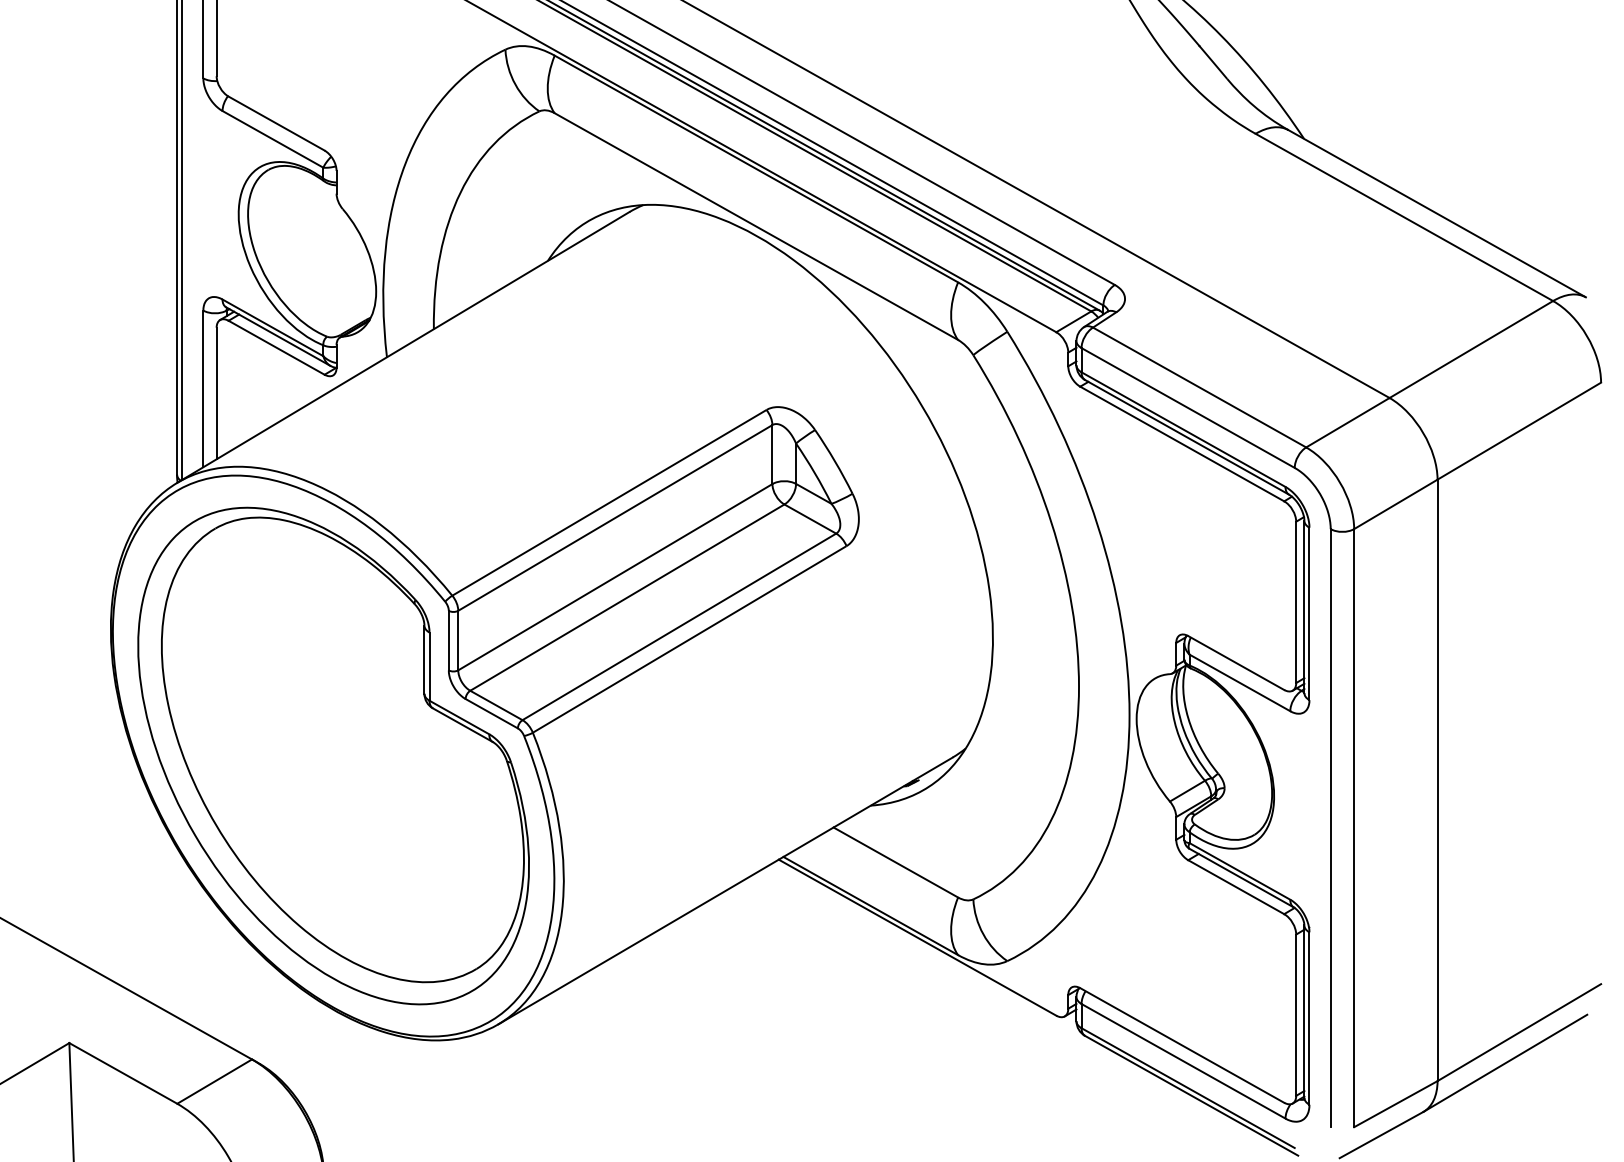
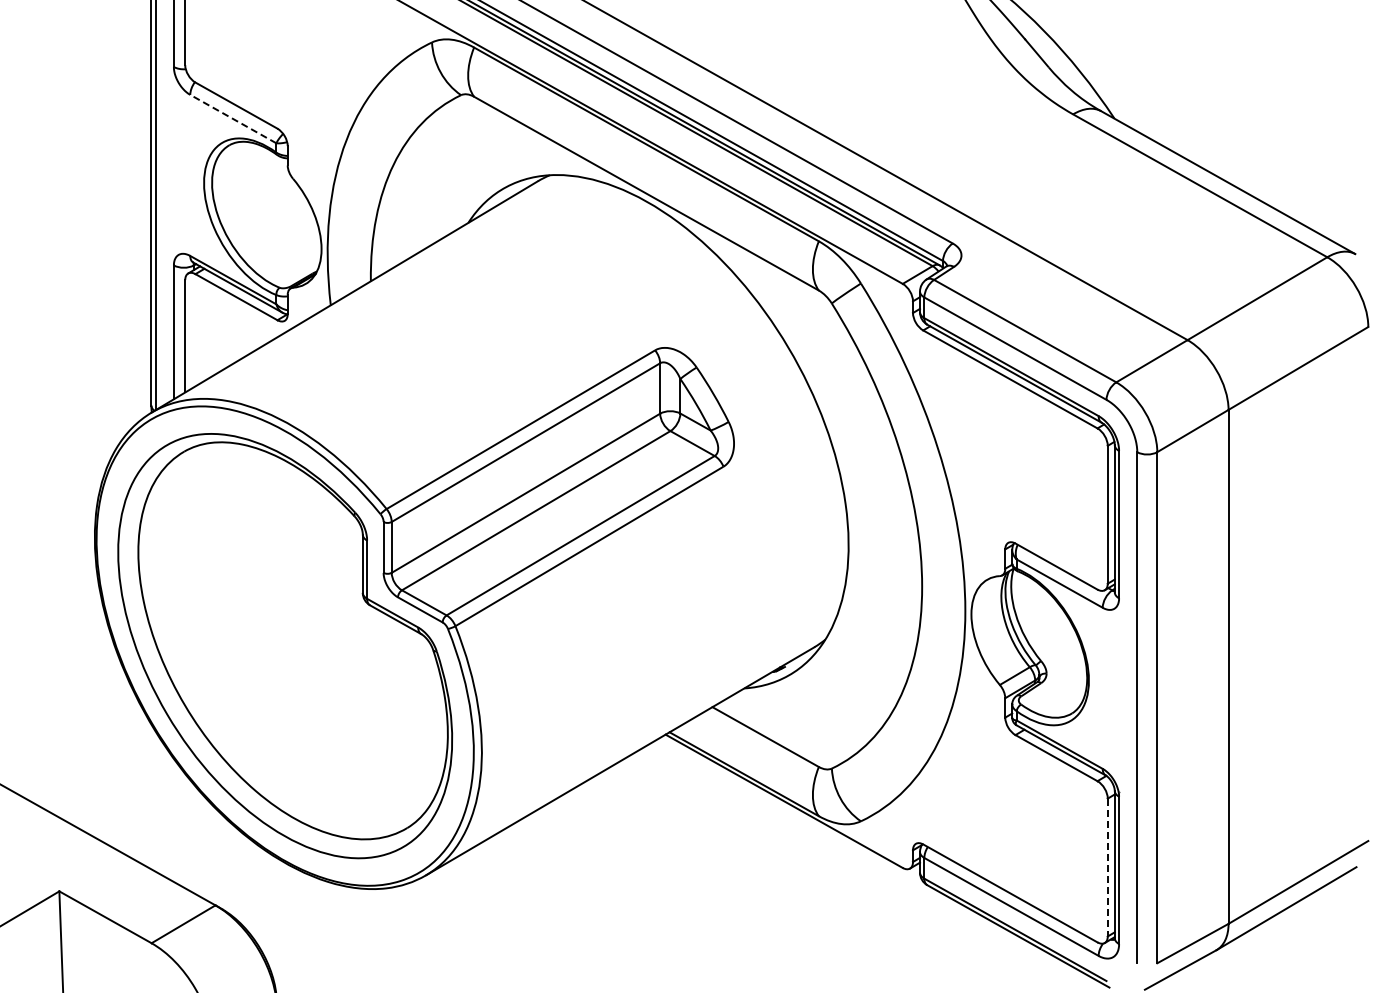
line: (271, 138) -> (232, 118), solid -> dashed
line: (1295, 1015) -> (1107, 867), solid -> dashed

